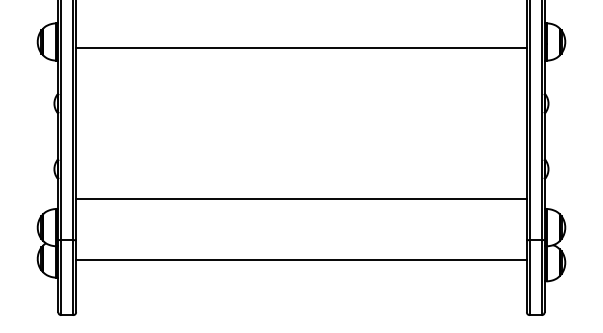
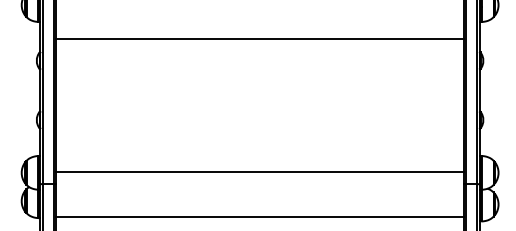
line: (301, 47) -> (260, 38), moved
line: (301, 199) -> (260, 171), moved
line: (301, 259) -> (260, 217), moved

